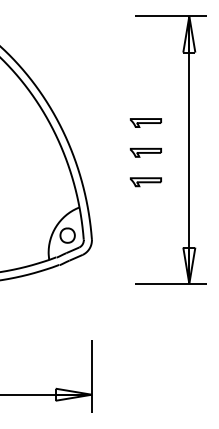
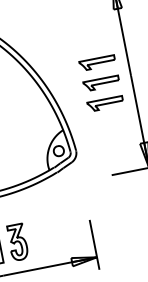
part: (145, 122) -> (97, 62), size x1.67
part: (145, 152) -> (101, 83), size x1.67
part: (145, 181) -> (105, 103), size x1.67

